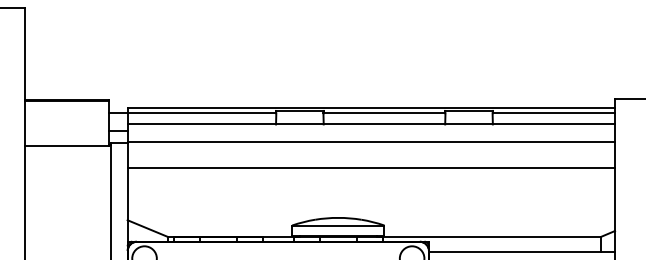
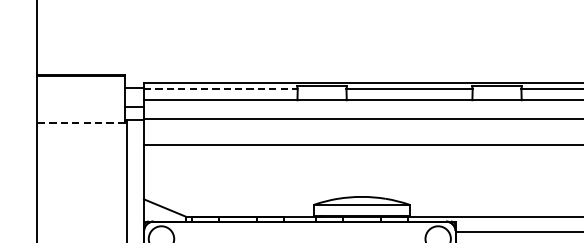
line: (202, 113) -> (221, 88), solid -> dashed
line: (66, 146) -> (80, 123), solid -> dashed

